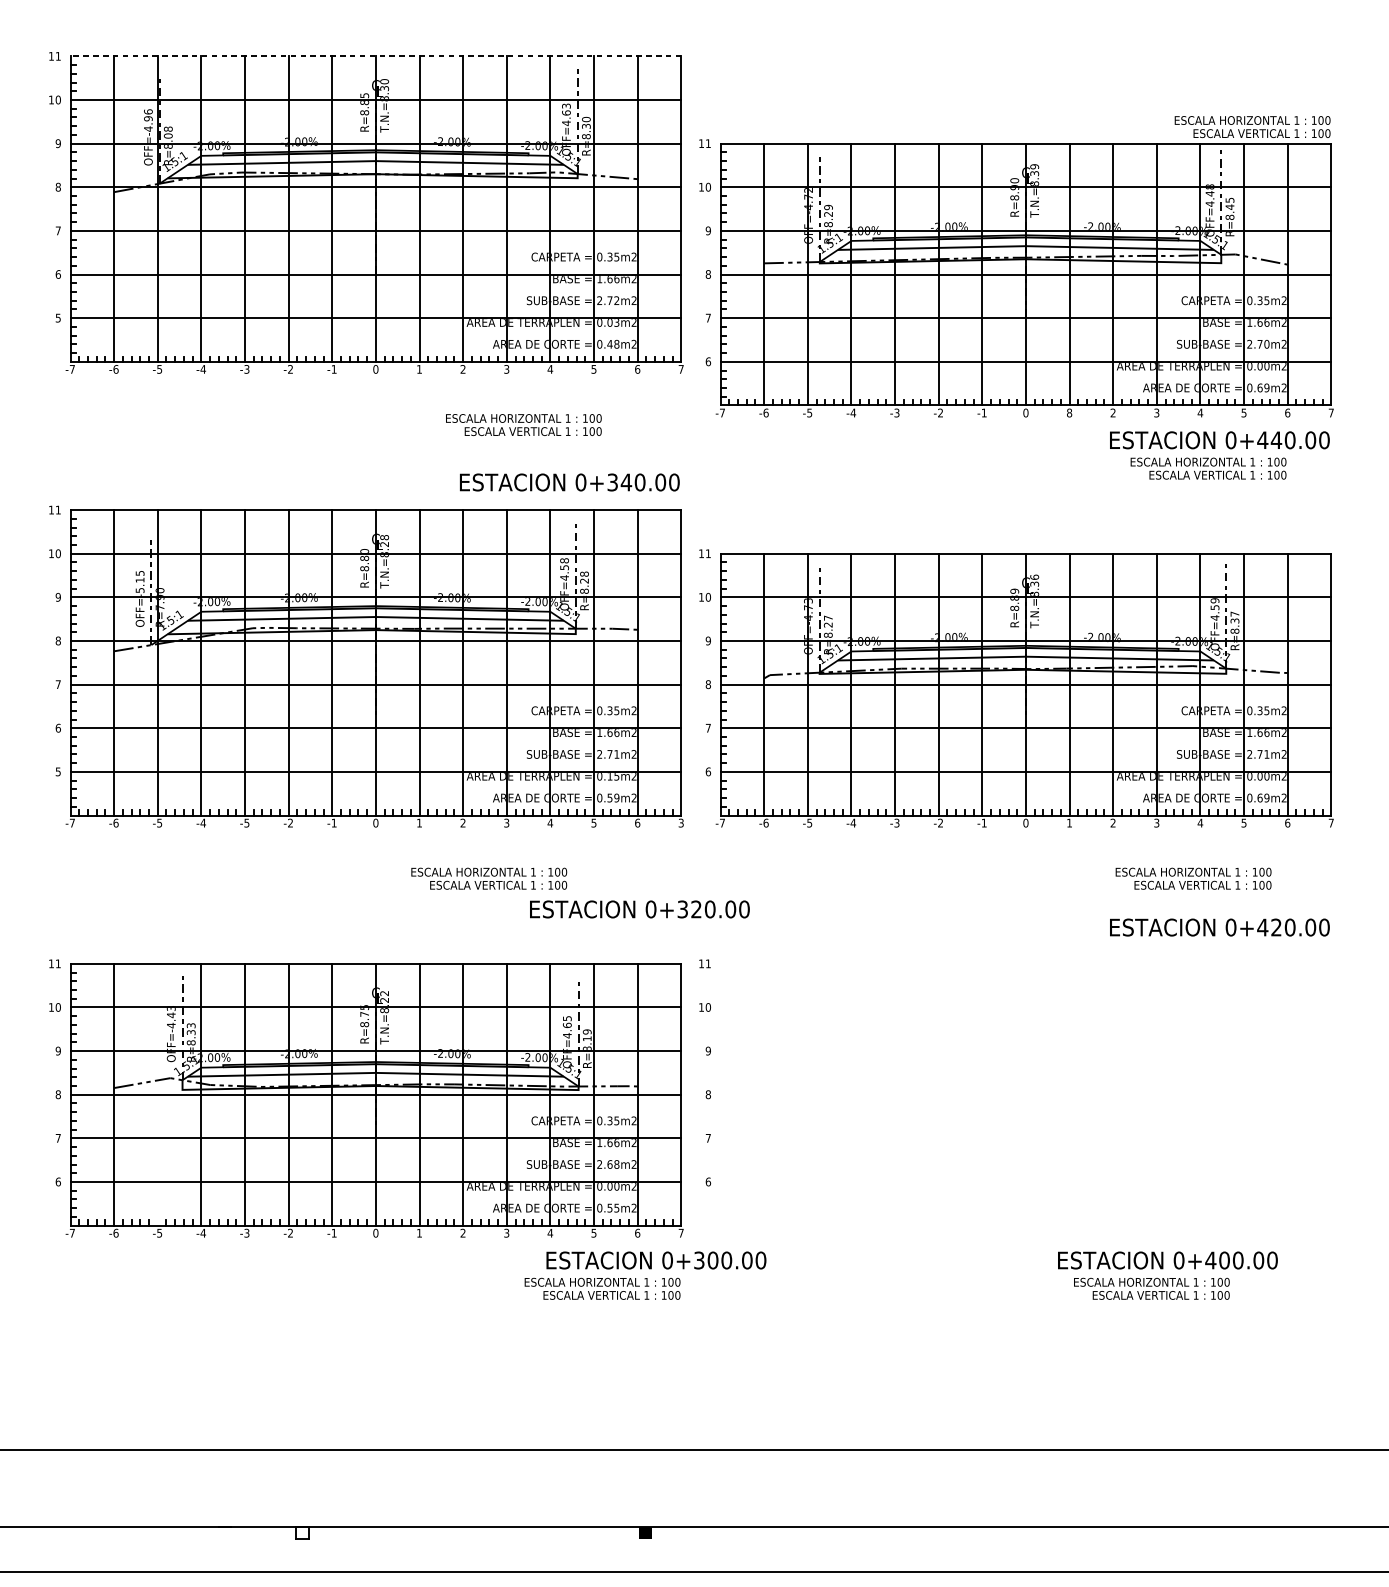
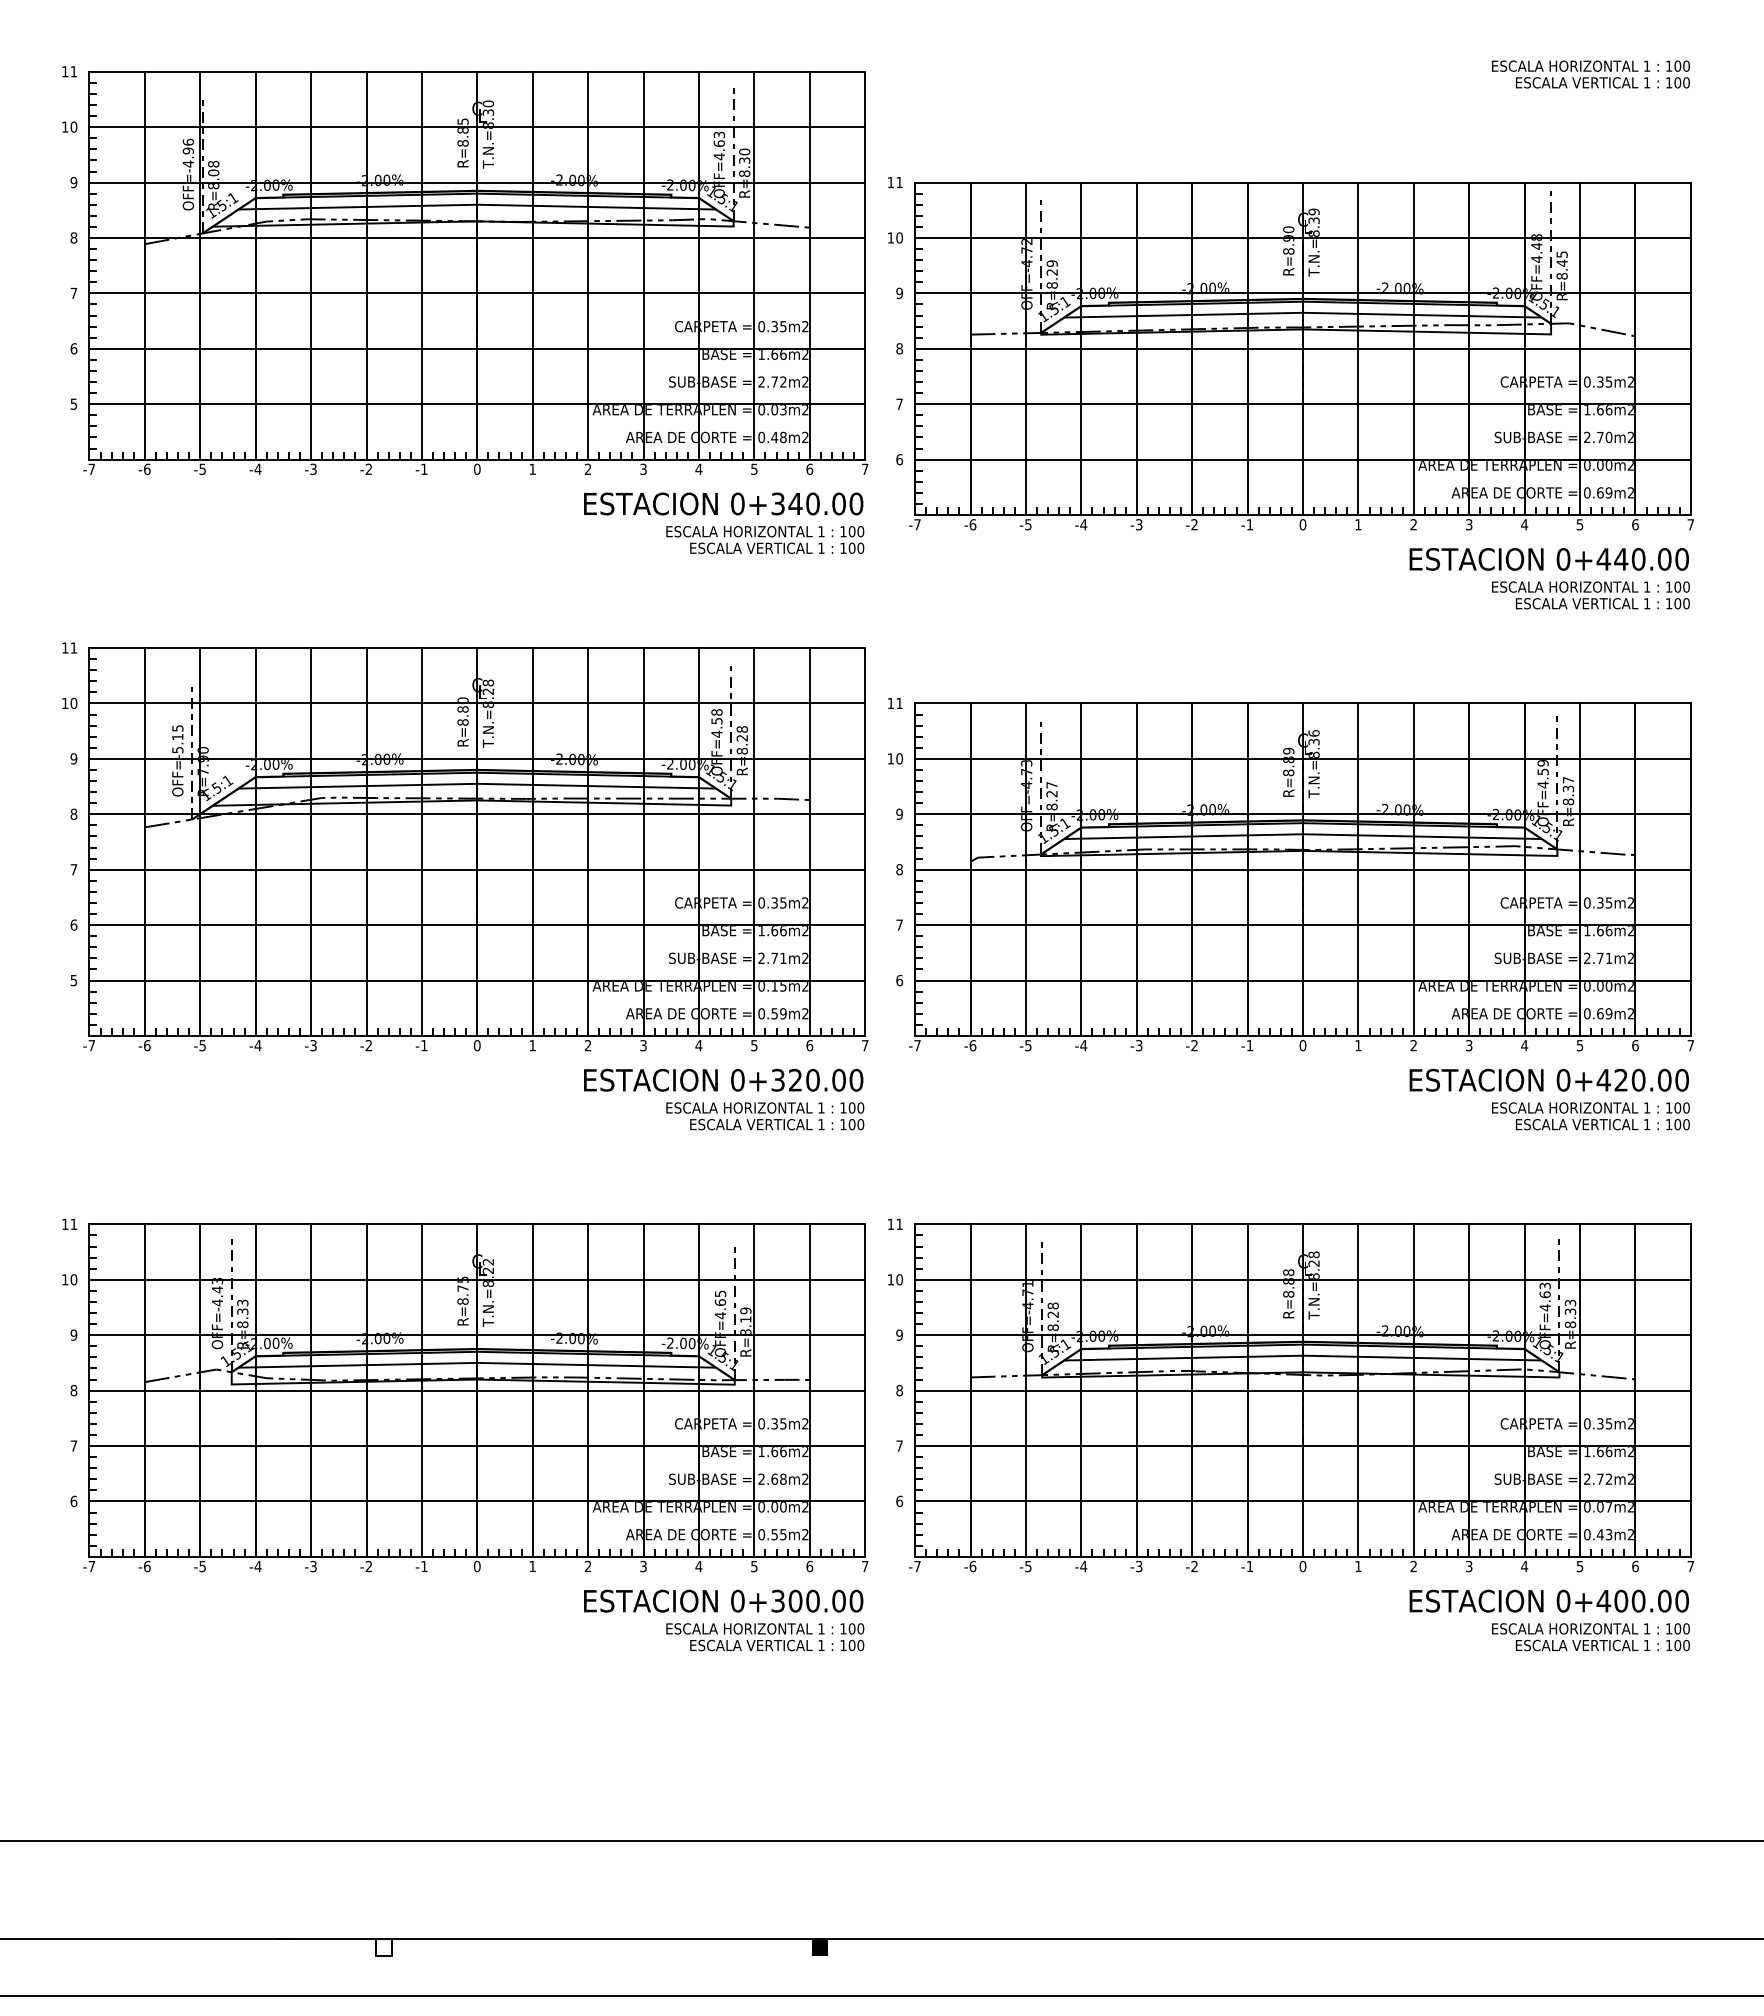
line: (376, 56) -> (477, 71), dashed -> solid
text: (1252, 127) -> (1590, 74), moved
text: (1069, 412) -> (1358, 524), 8 -> 1
text: (524, 424) -> (765, 539), moved
text: (1208, 468) -> (1590, 595), moved
text: (569, 482) -> (723, 503), moved
text: (246, 823) -> (313, 1045), -5 -> -3
text: (681, 823) -> (865, 1045), 3 -> 7
text: (489, 878) -> (765, 1116), moved
text: (1193, 878) -> (1590, 1116), moved
text: (639, 908) -> (723, 1079), moved
text: (1219, 926) -> (1548, 1079), moved
line: (157, 1094) -> (200, 1390), added
part: (1024, 1100) -> (1301, 1397), added
text: (656, 1259) -> (723, 1600), moved
text: (1167, 1259) -> (1548, 1600), moved
text: (1151, 1289) -> (1590, 1637), moved

